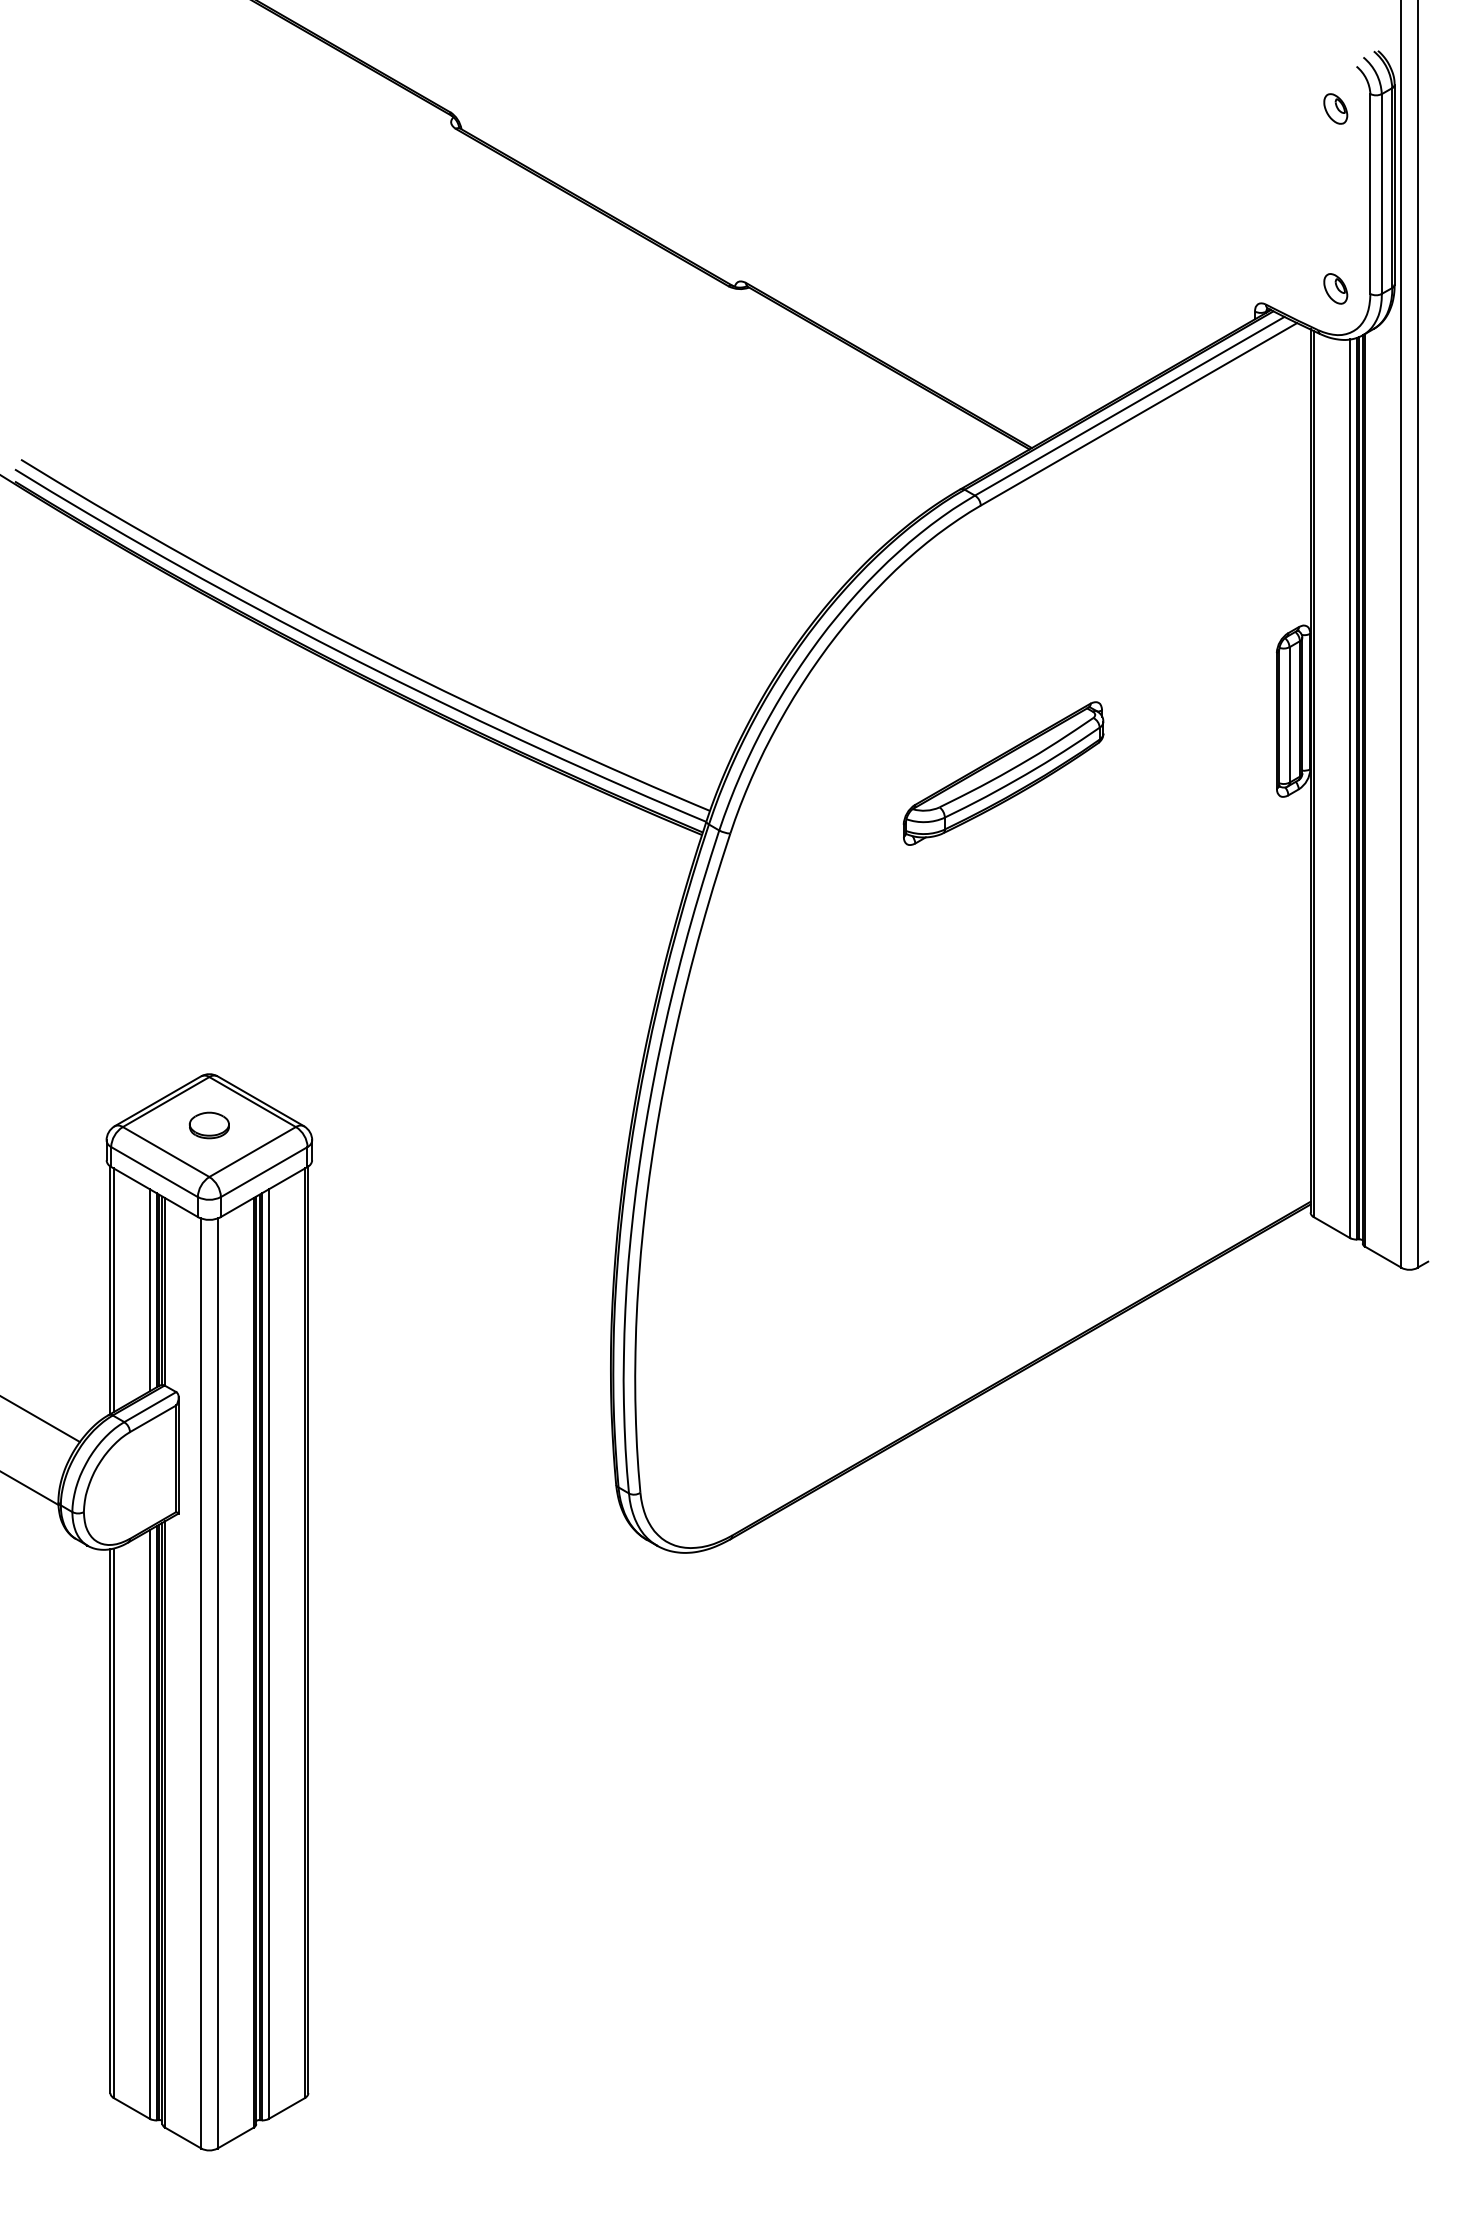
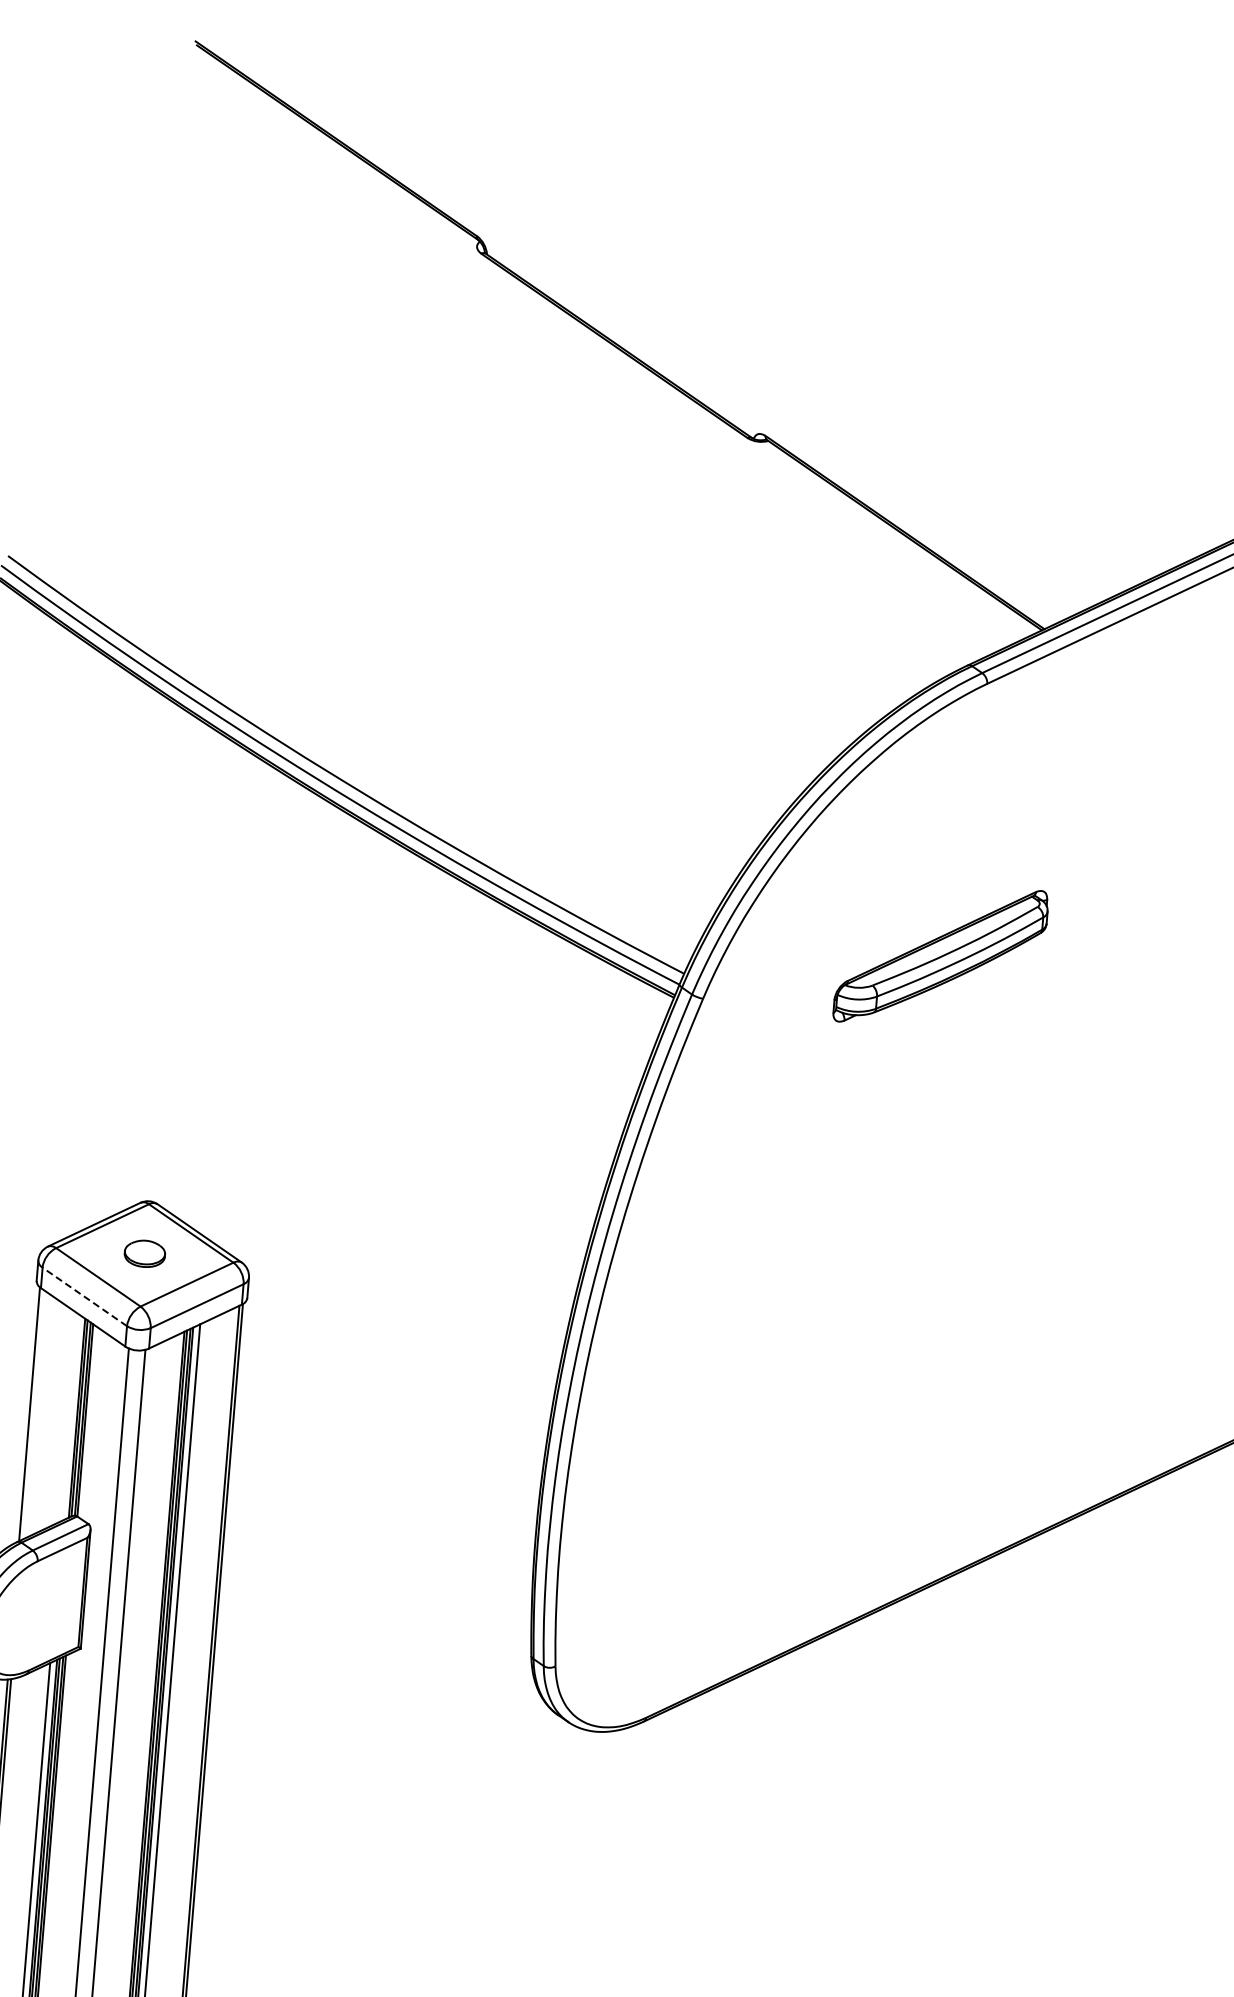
part: (1003, 773) -> (940, 956), moved
line: (154, 1172) -> (84, 1297), solid -> dashed
line: (113, 1290) -> (32, 1414), removed
line: (150, 1290) -> (70, 1417), removed

